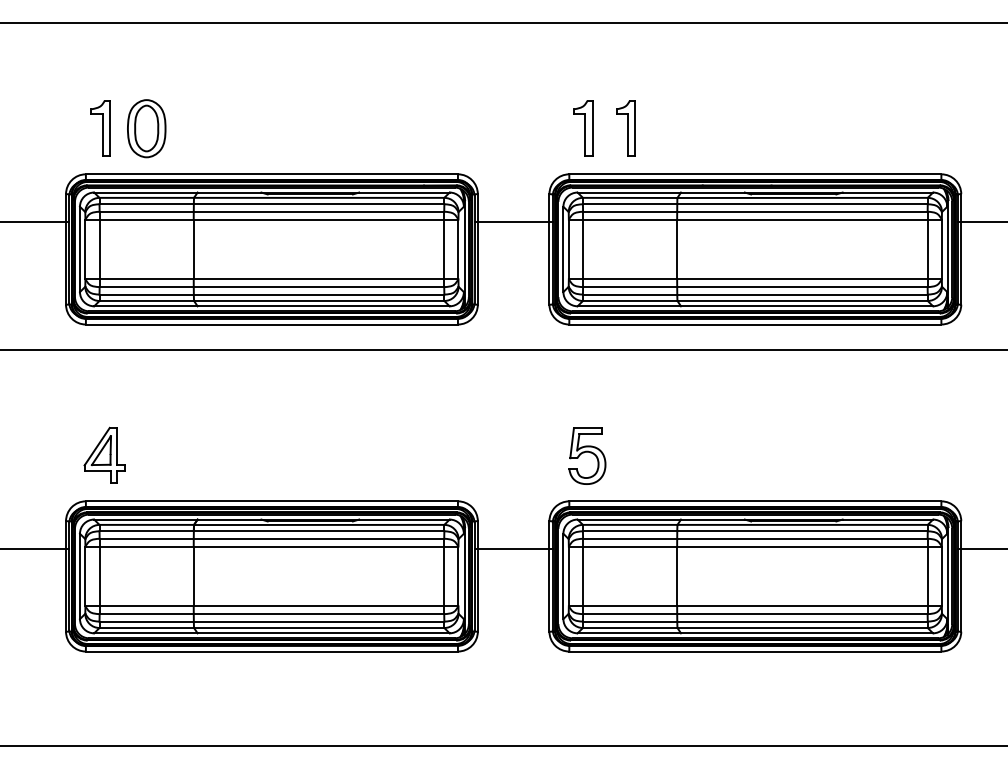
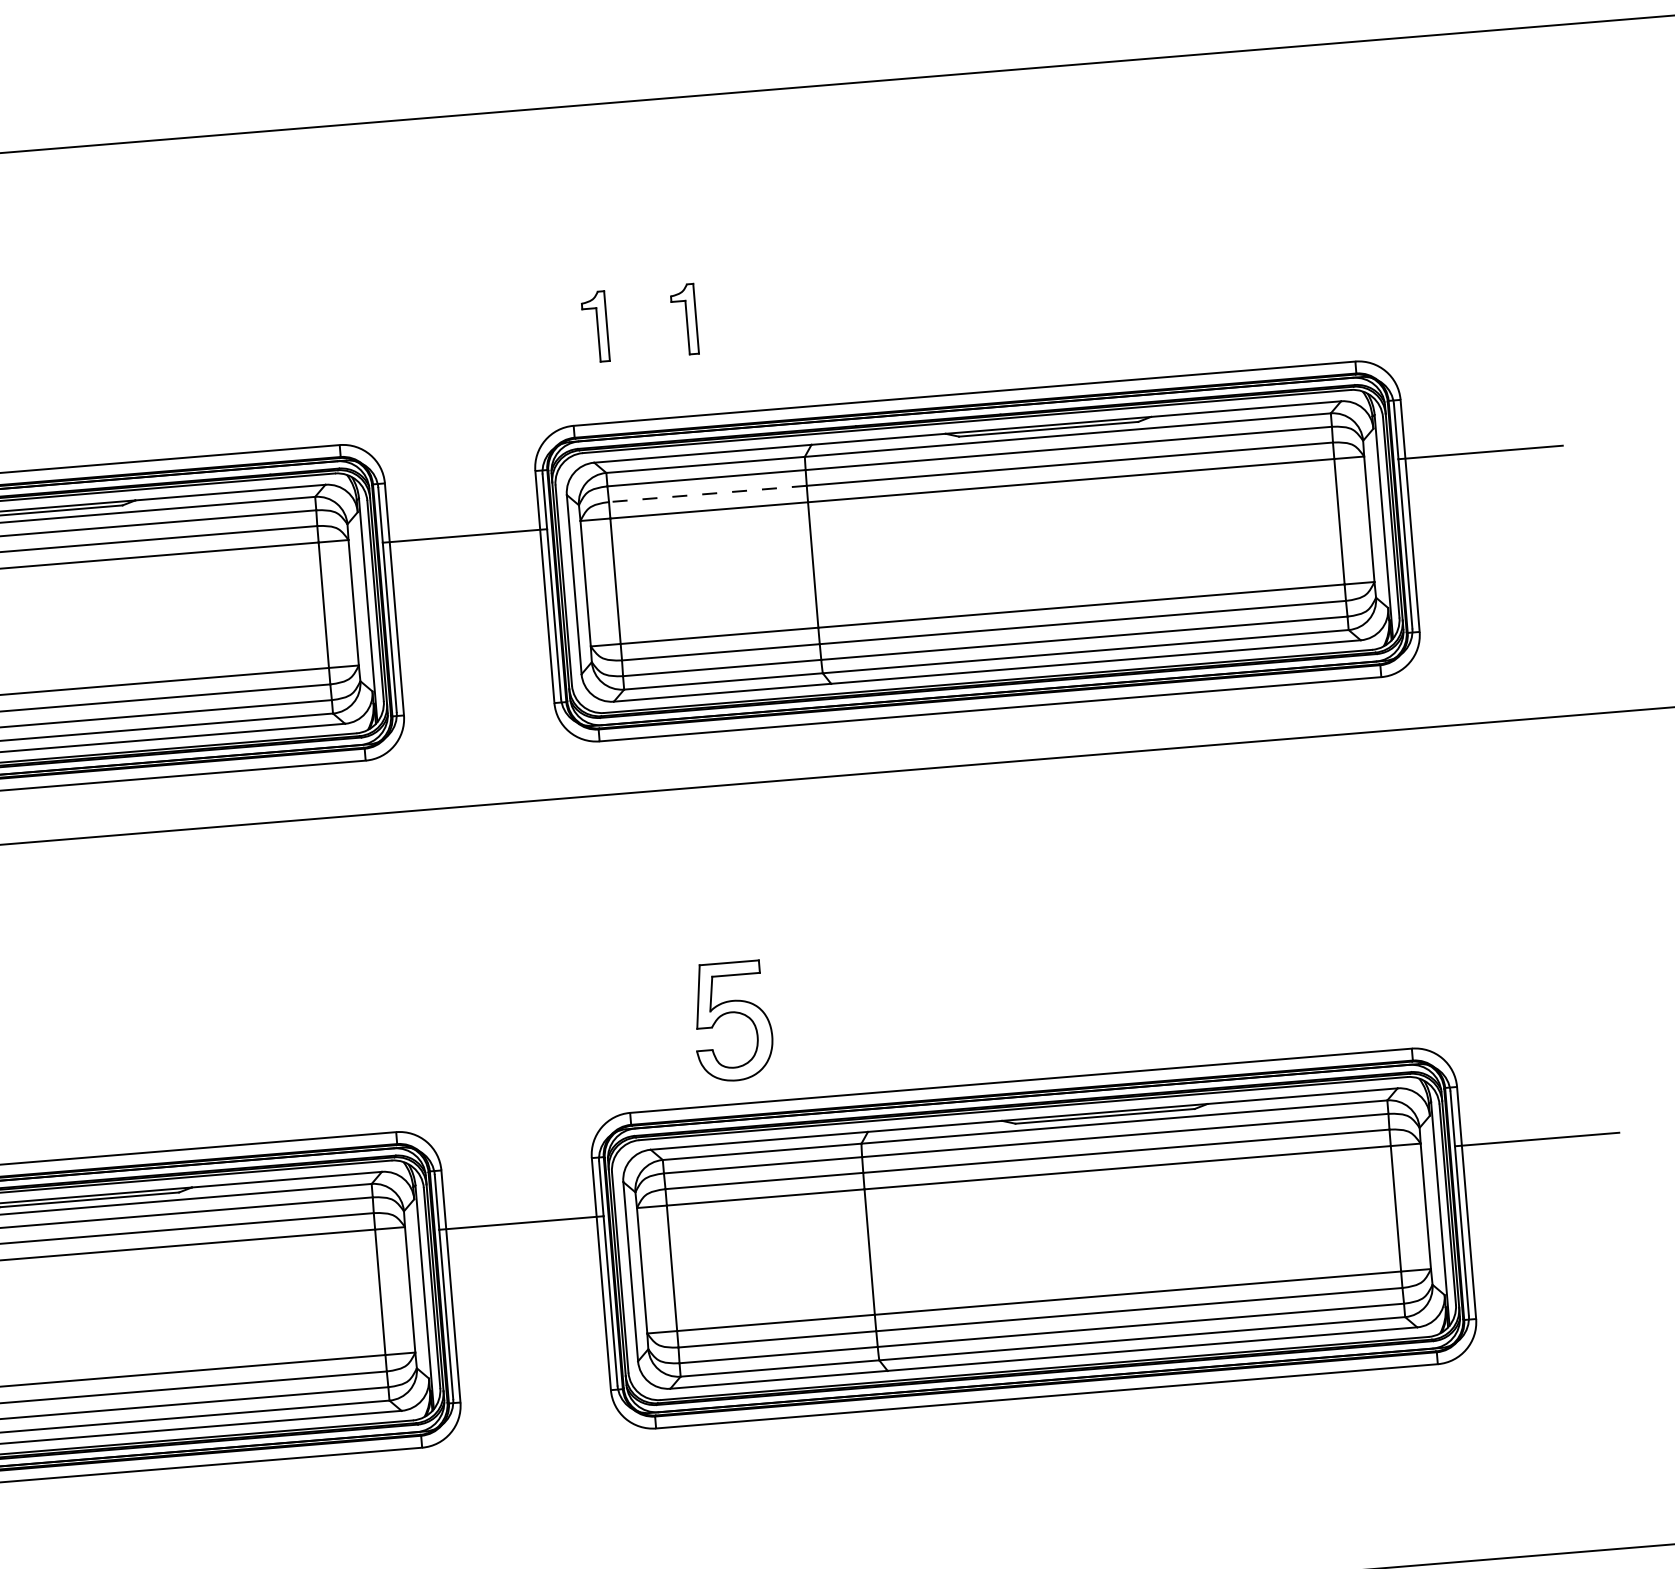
part: (583, 128) -> (595, 327), size x0.6
part: (625, 128) -> (683, 319), size x0.6
line: (629, 211) -> (706, 493), solid -> dashed
part: (587, 455) -> (732, 1020), moved

